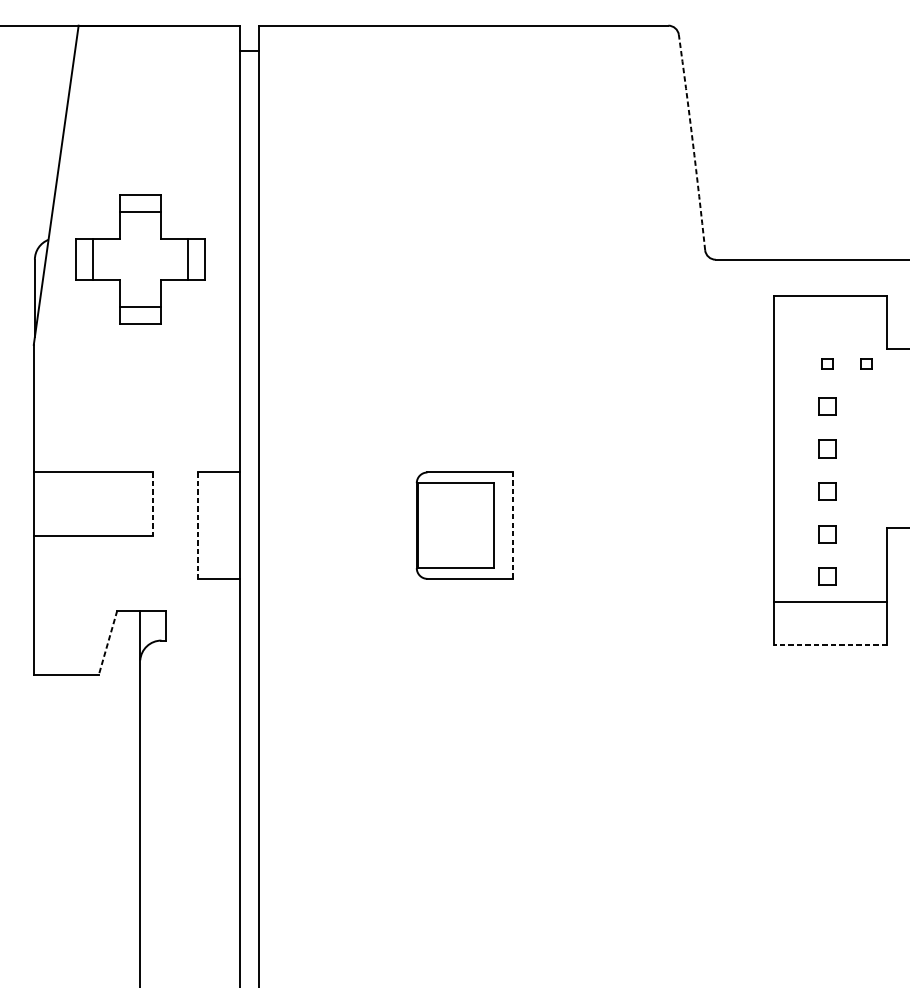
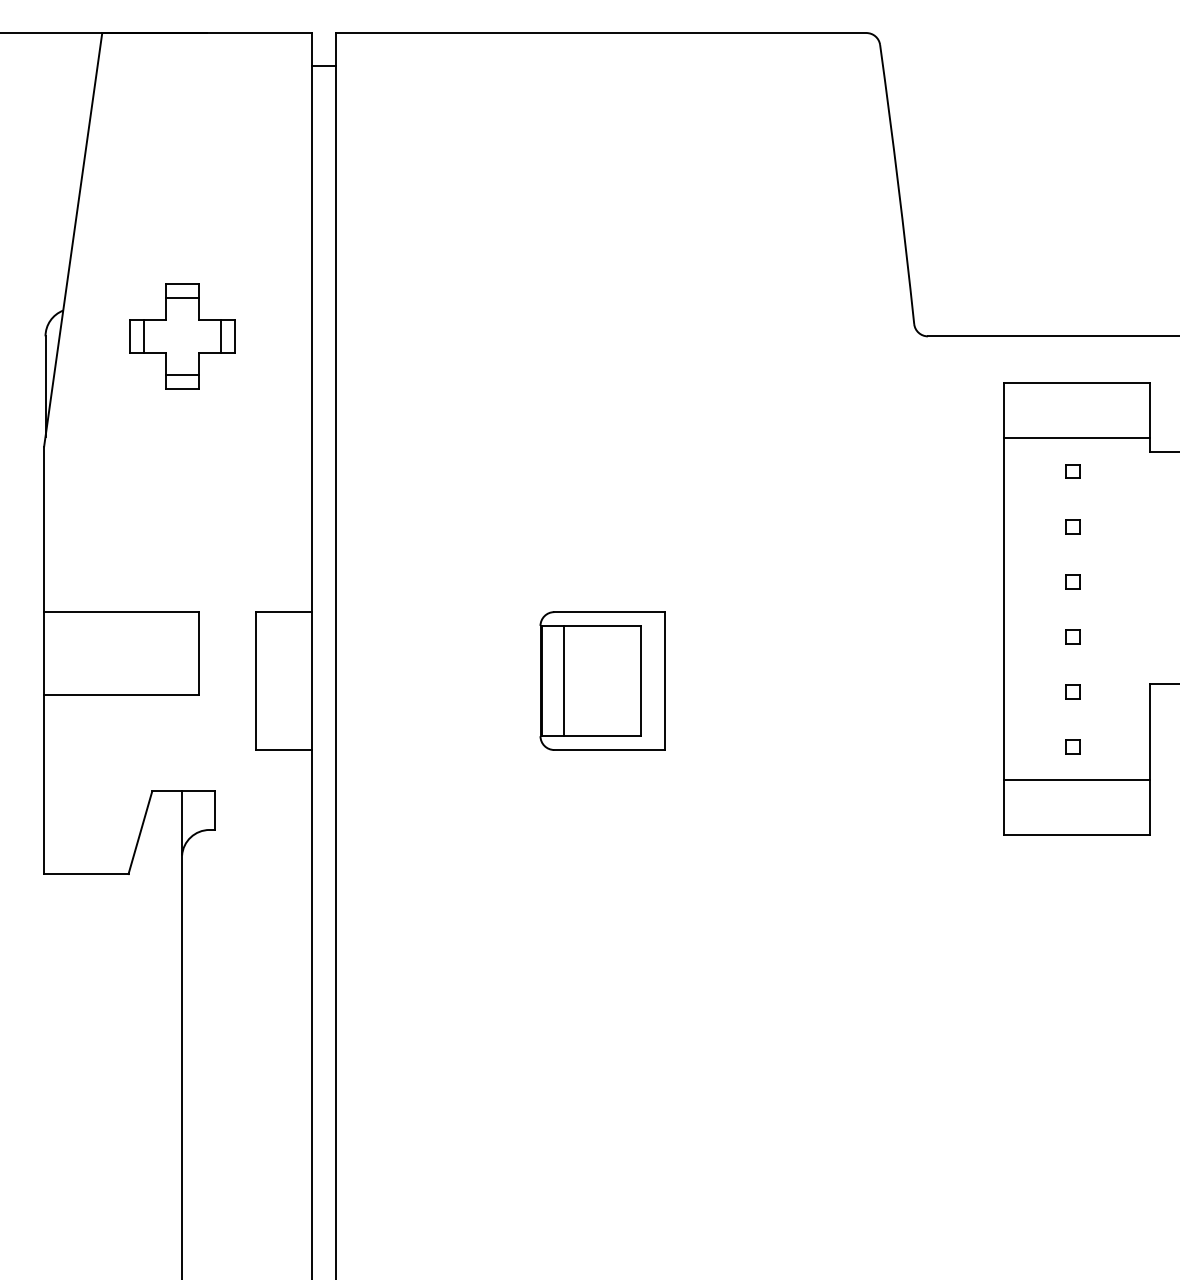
arc: (693, 142) -> (898, 184), dashed -> solid
part: (140, 259) -> (182, 336), size x0.62
line: (830, 338) -> (1076, 438), added
part: (866, 363) -> (1123, 471), removed
part: (827, 406) -> (1072, 526), size x0.62
part: (827, 448) -> (1072, 581), size x0.62
part: (827, 491) -> (1072, 636), size x0.62
line: (152, 504) -> (198, 653), dashed -> solid
line: (434, 525) -> (563, 680), added
line: (197, 526) -> (256, 681), dashed -> solid
line: (512, 526) -> (664, 681), dashed -> solid
part: (827, 533) -> (1072, 691), size x0.62
part: (827, 576) -> (1072, 746), size x0.62
line: (108, 643) -> (140, 833), dashed -> solid
line: (830, 644) -> (1076, 835), dashed -> solid

